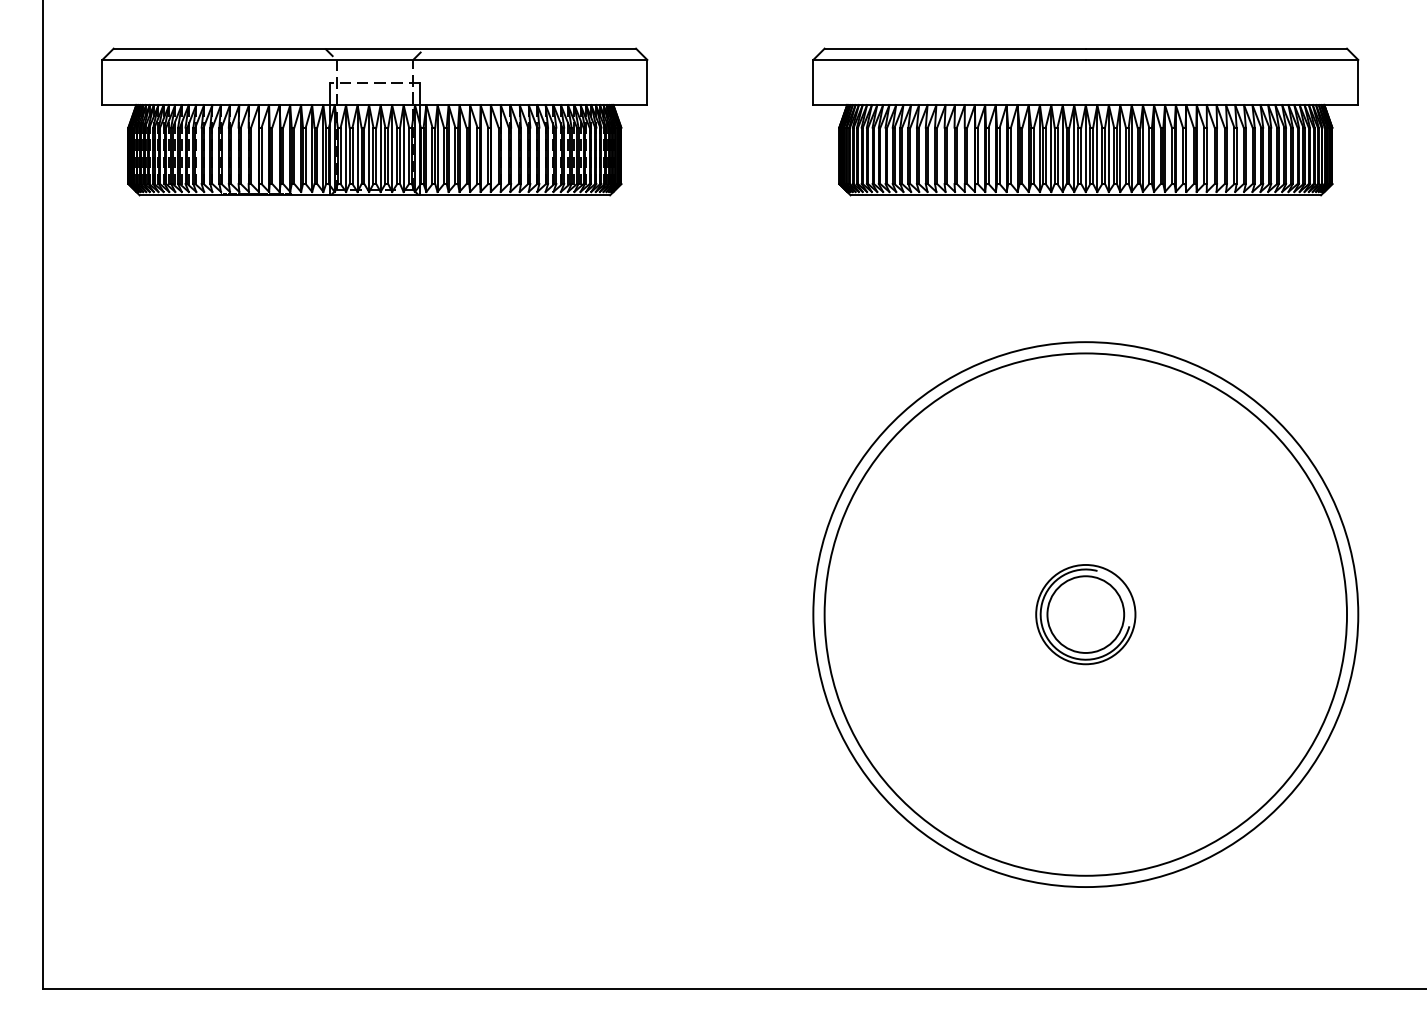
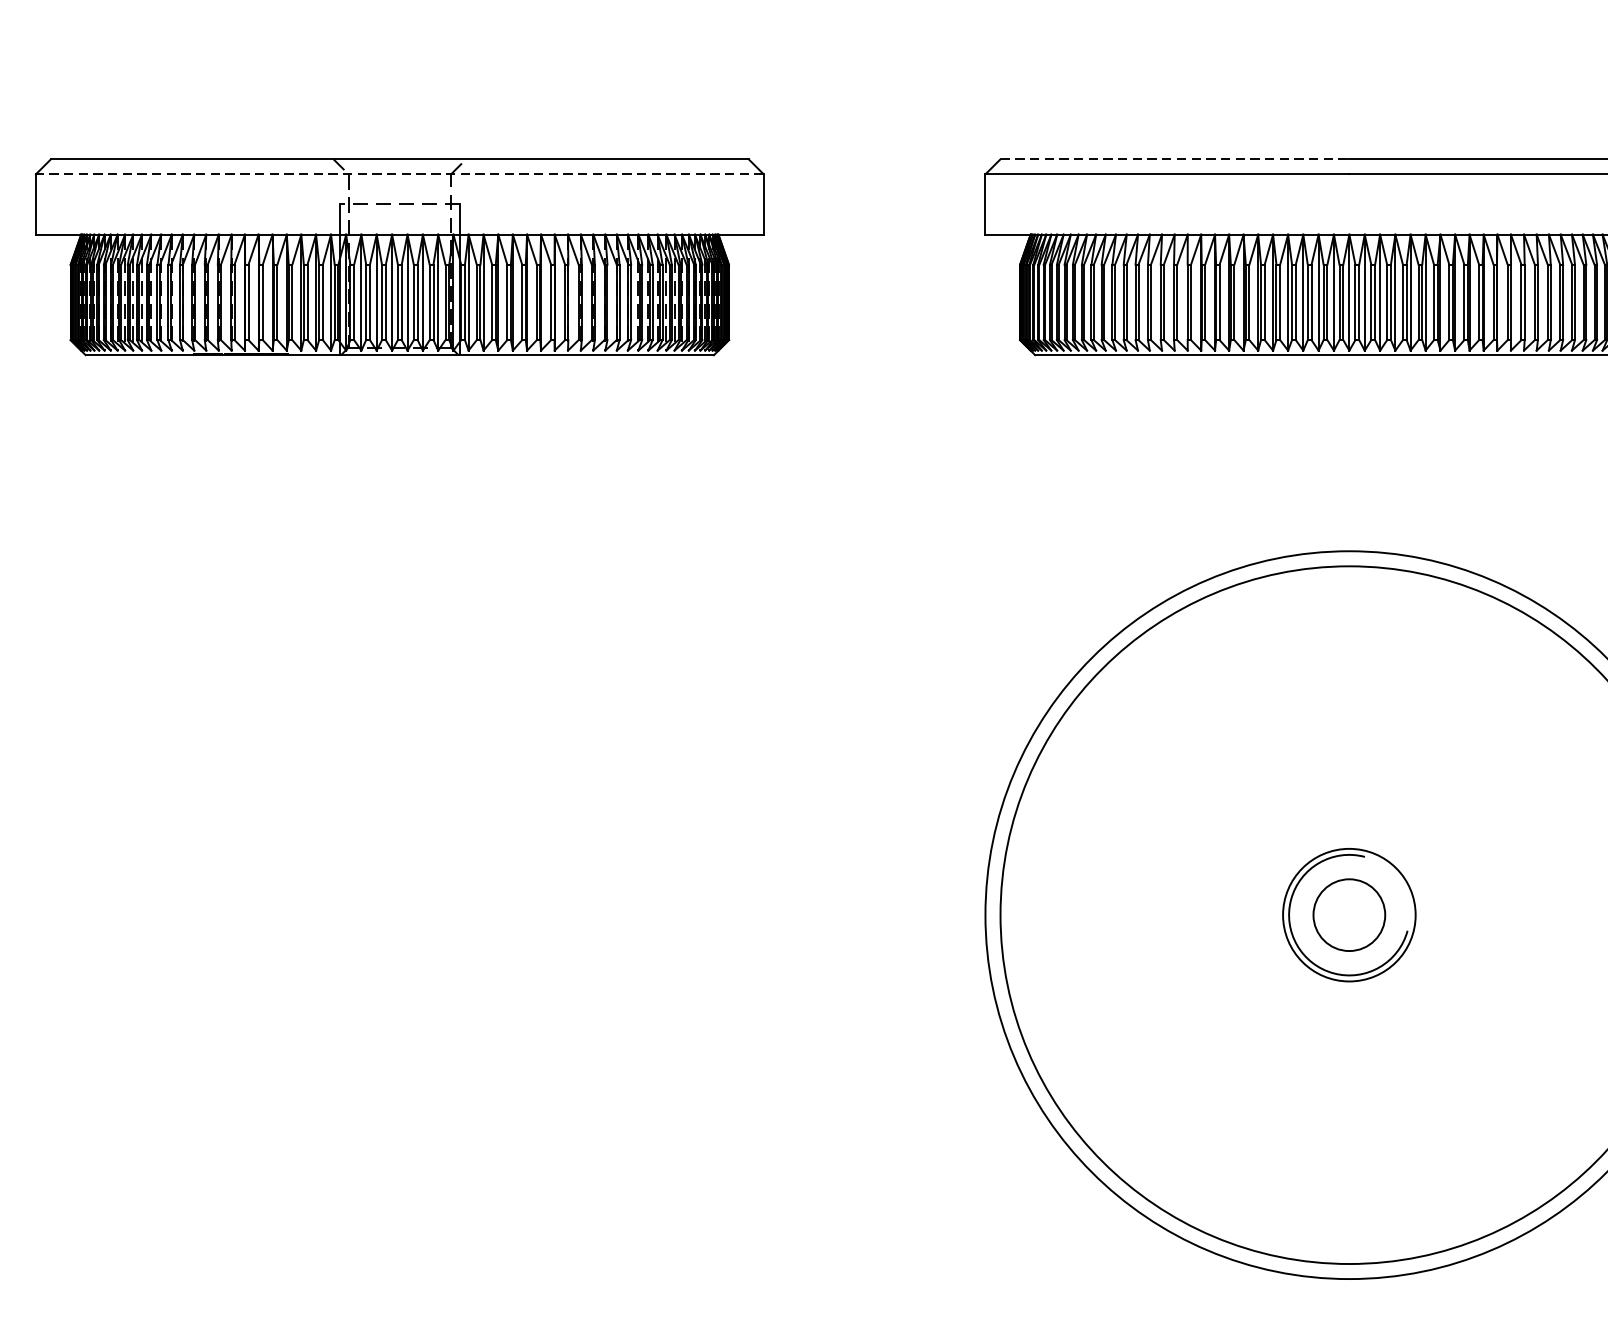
line: (955, 48) -> (1175, 159), solid -> dashed
line: (374, 59) -> (399, 173), solid -> dashed
circle: (1085, 614) -> (1348, 915), size x0.7

